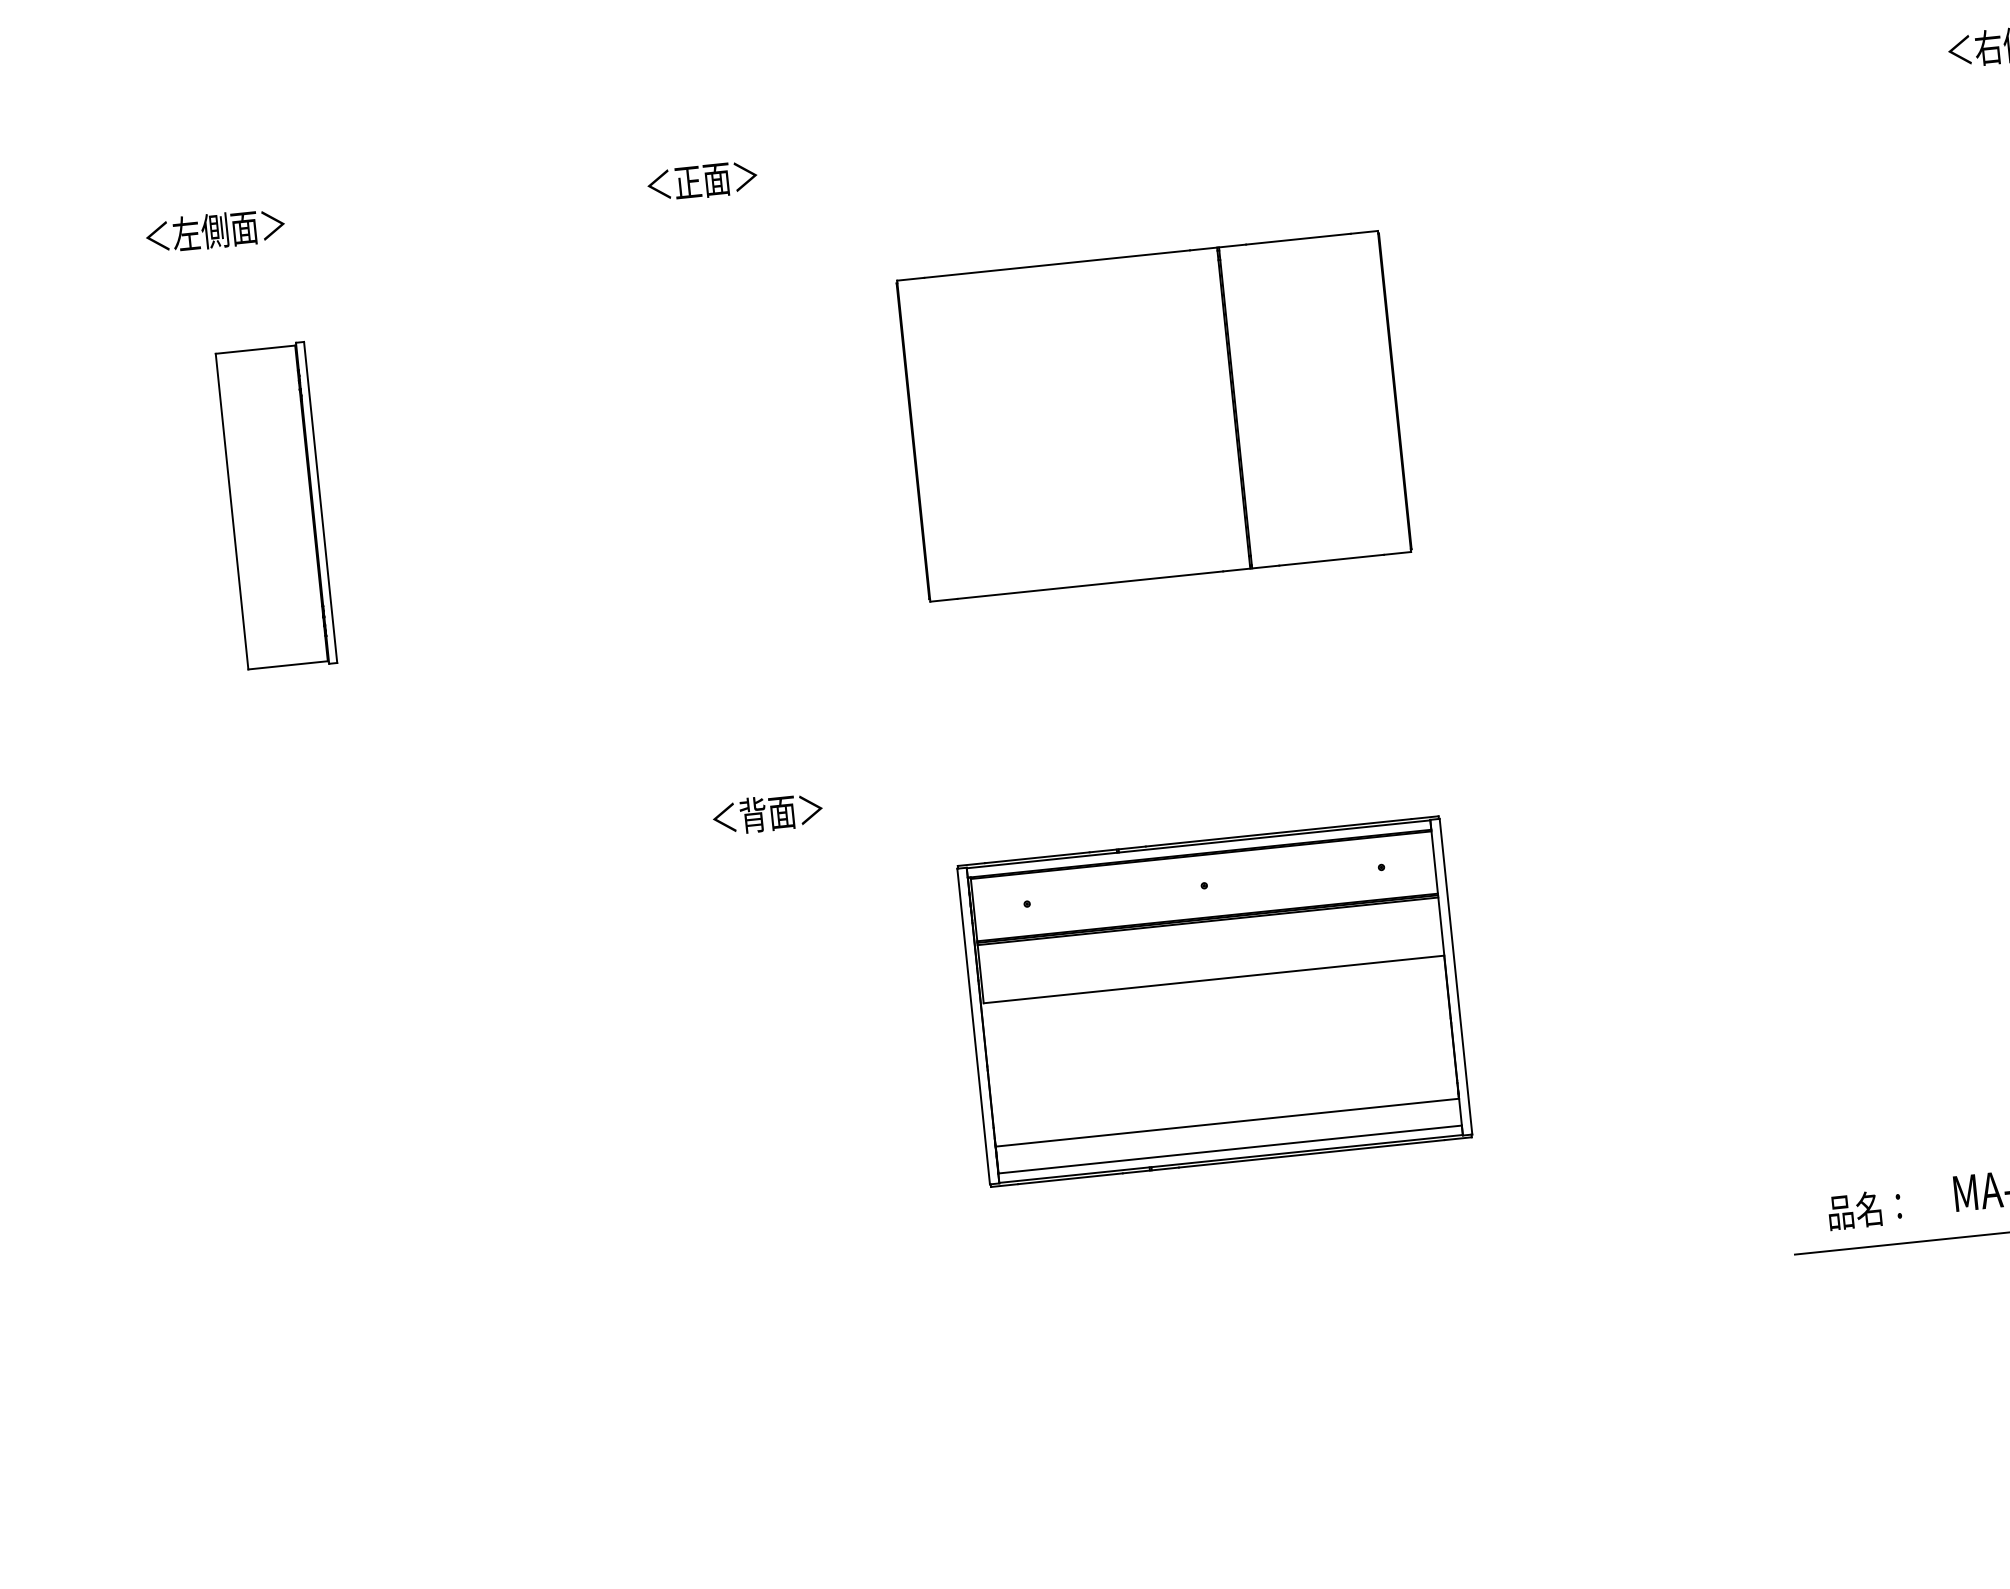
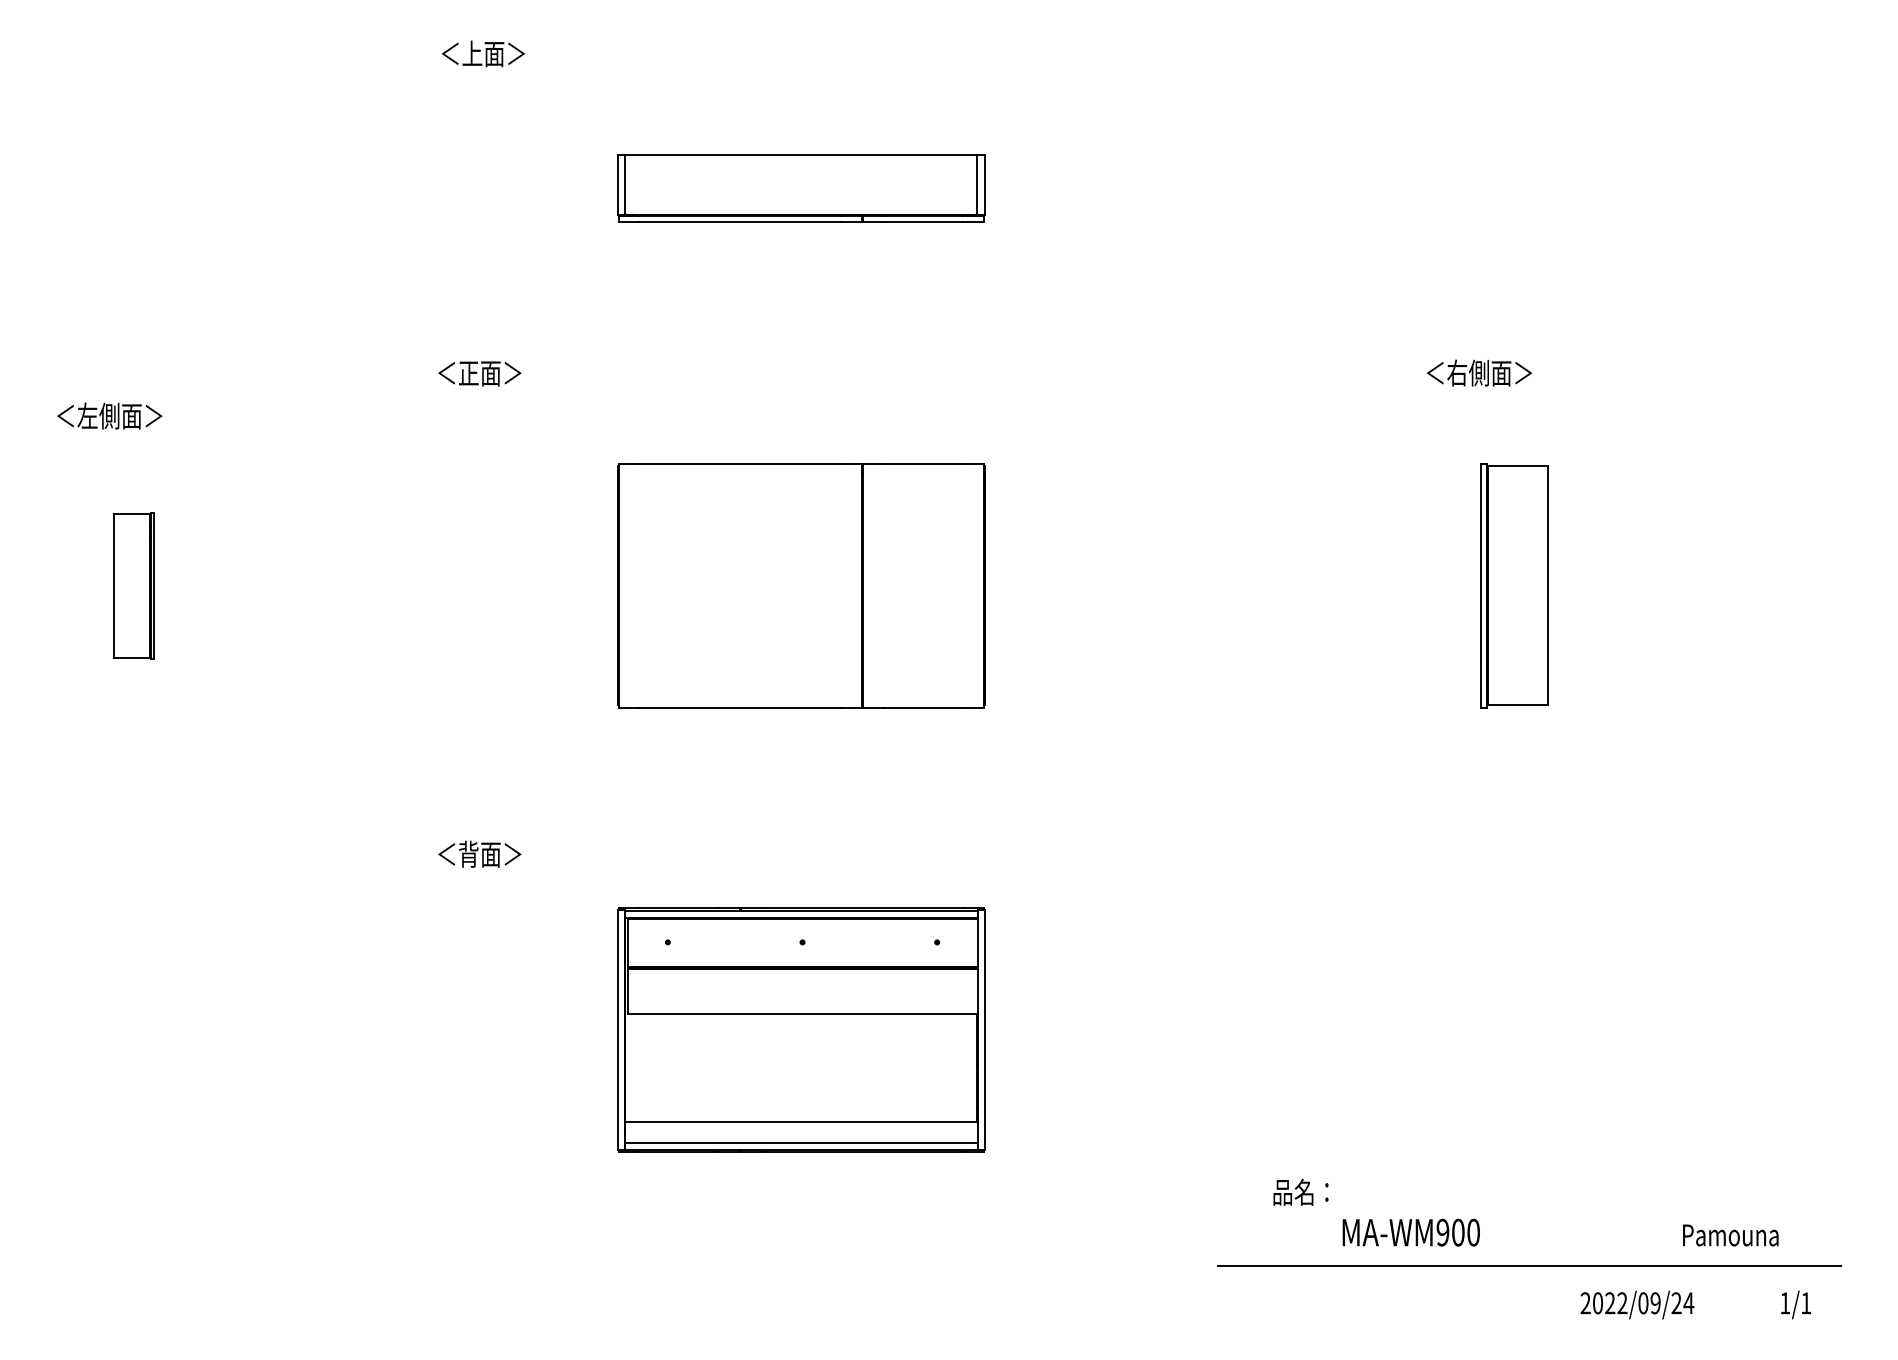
text: (214, 230) -> (109, 415), moved
part: (276, 506) -> (134, 585), size x0.6
text: (1864, 1208) -> (1300, 1191), moved

